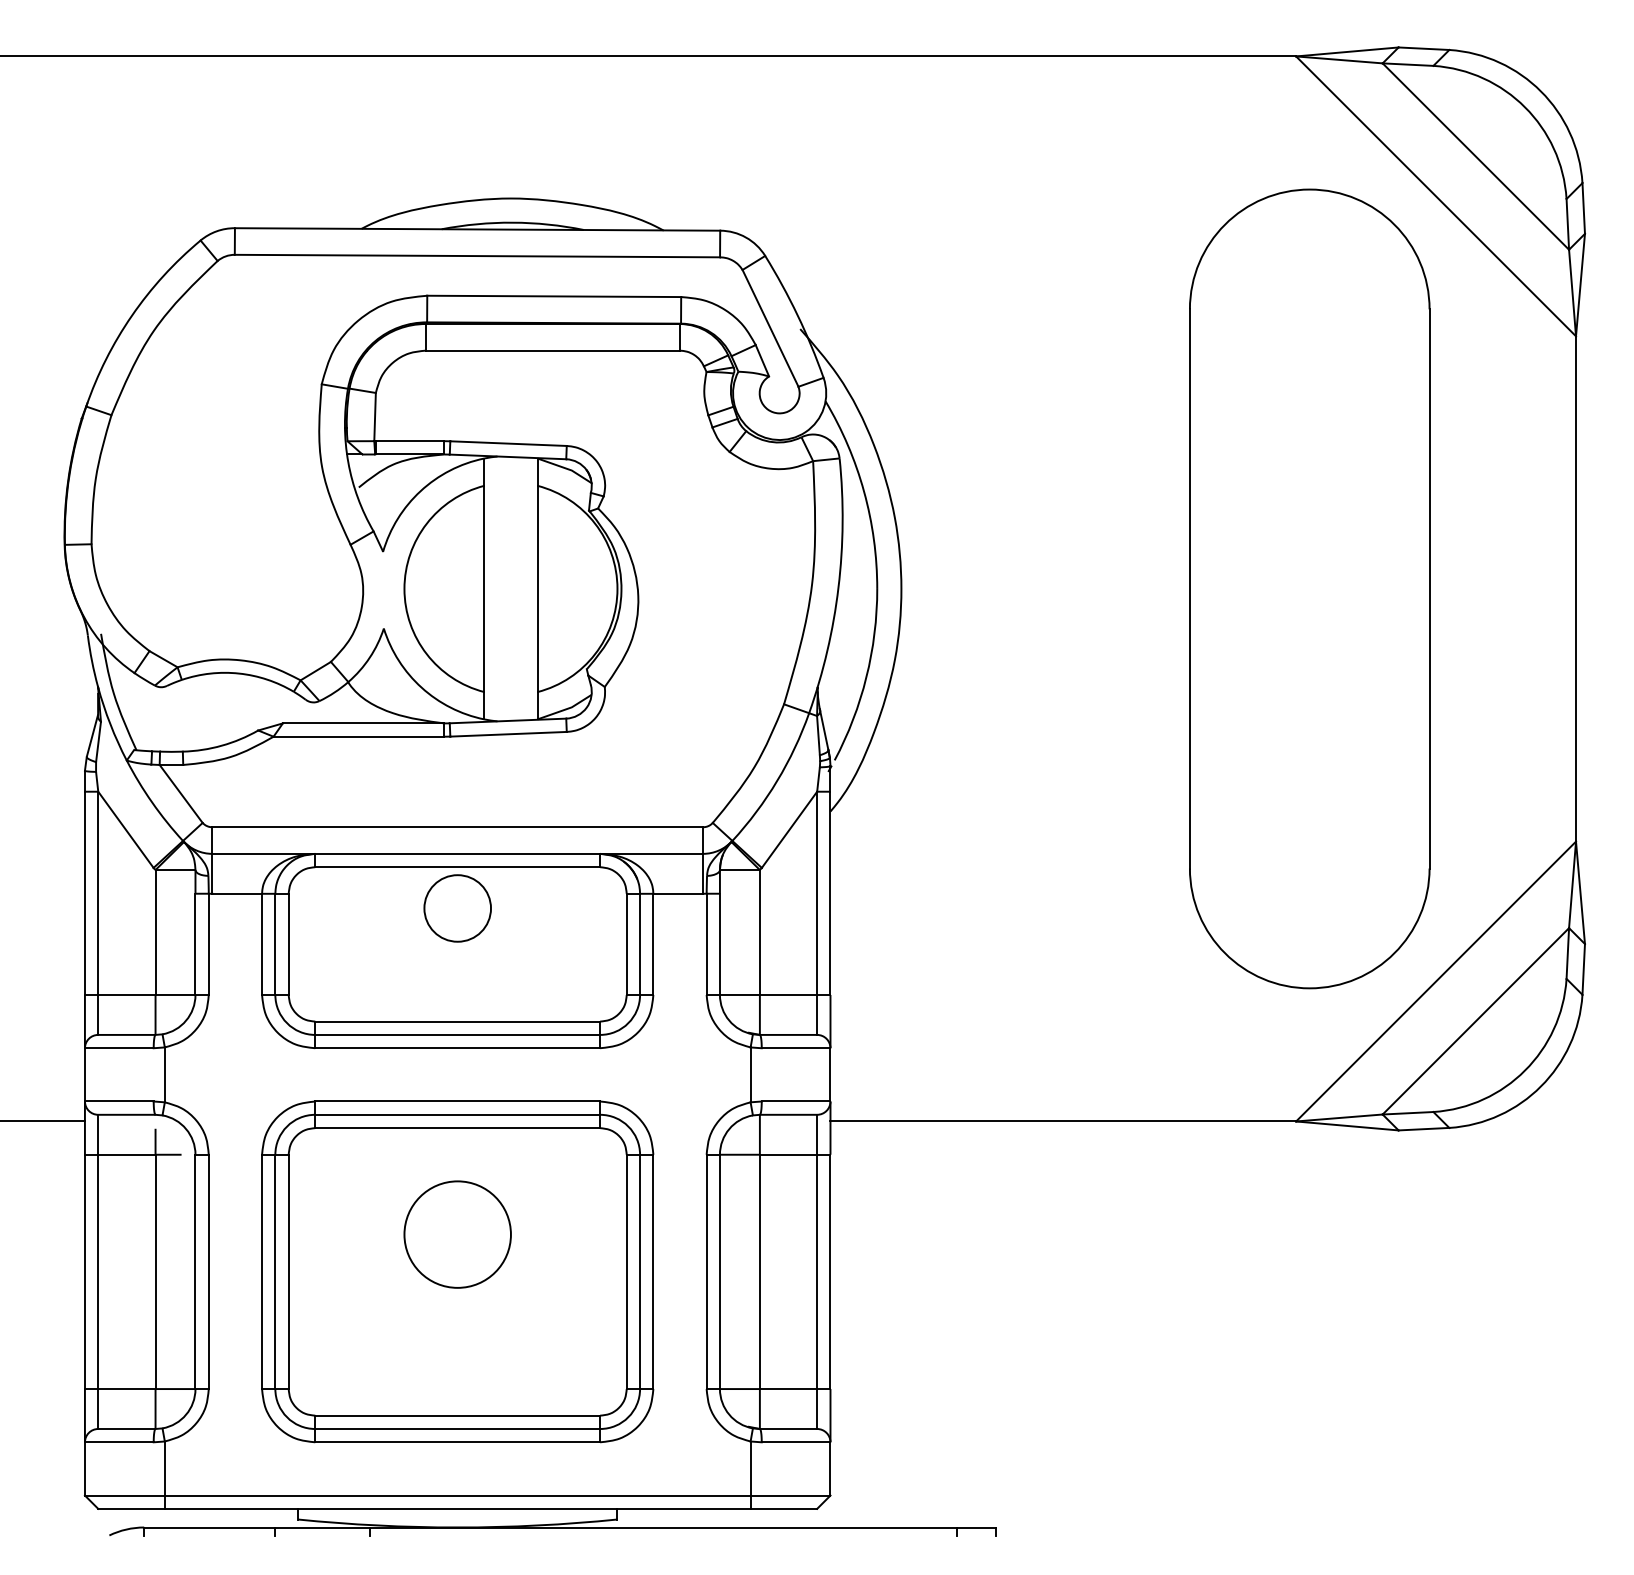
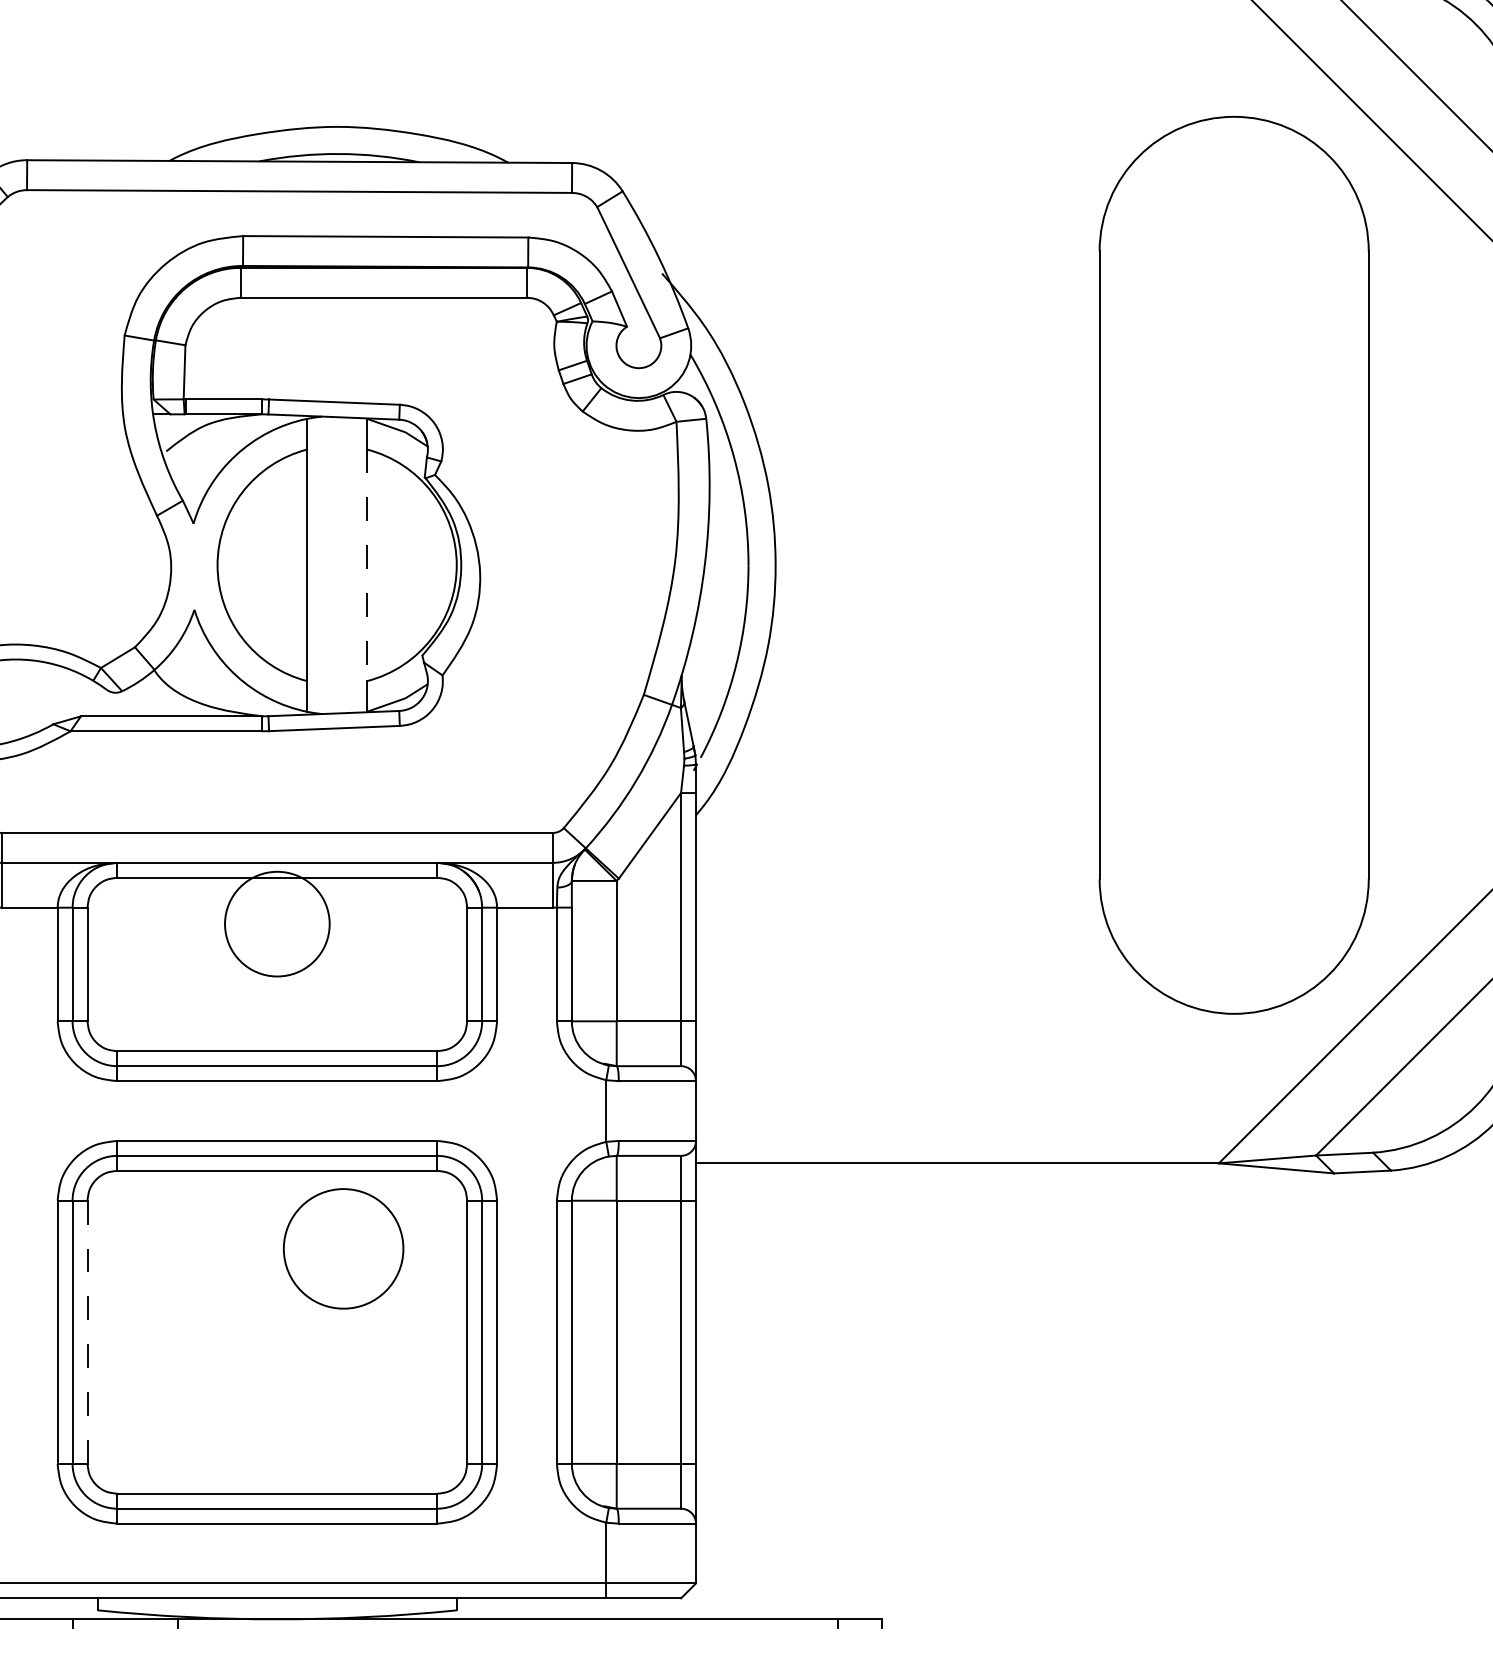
line: (537, 589) -> (366, 565), solid -> dashed
circle: (457, 908) -> (277, 924), size x1.4
circle: (457, 1234) -> (343, 1248), moved
line: (288, 1272) -> (87, 1332), solid -> dashed

